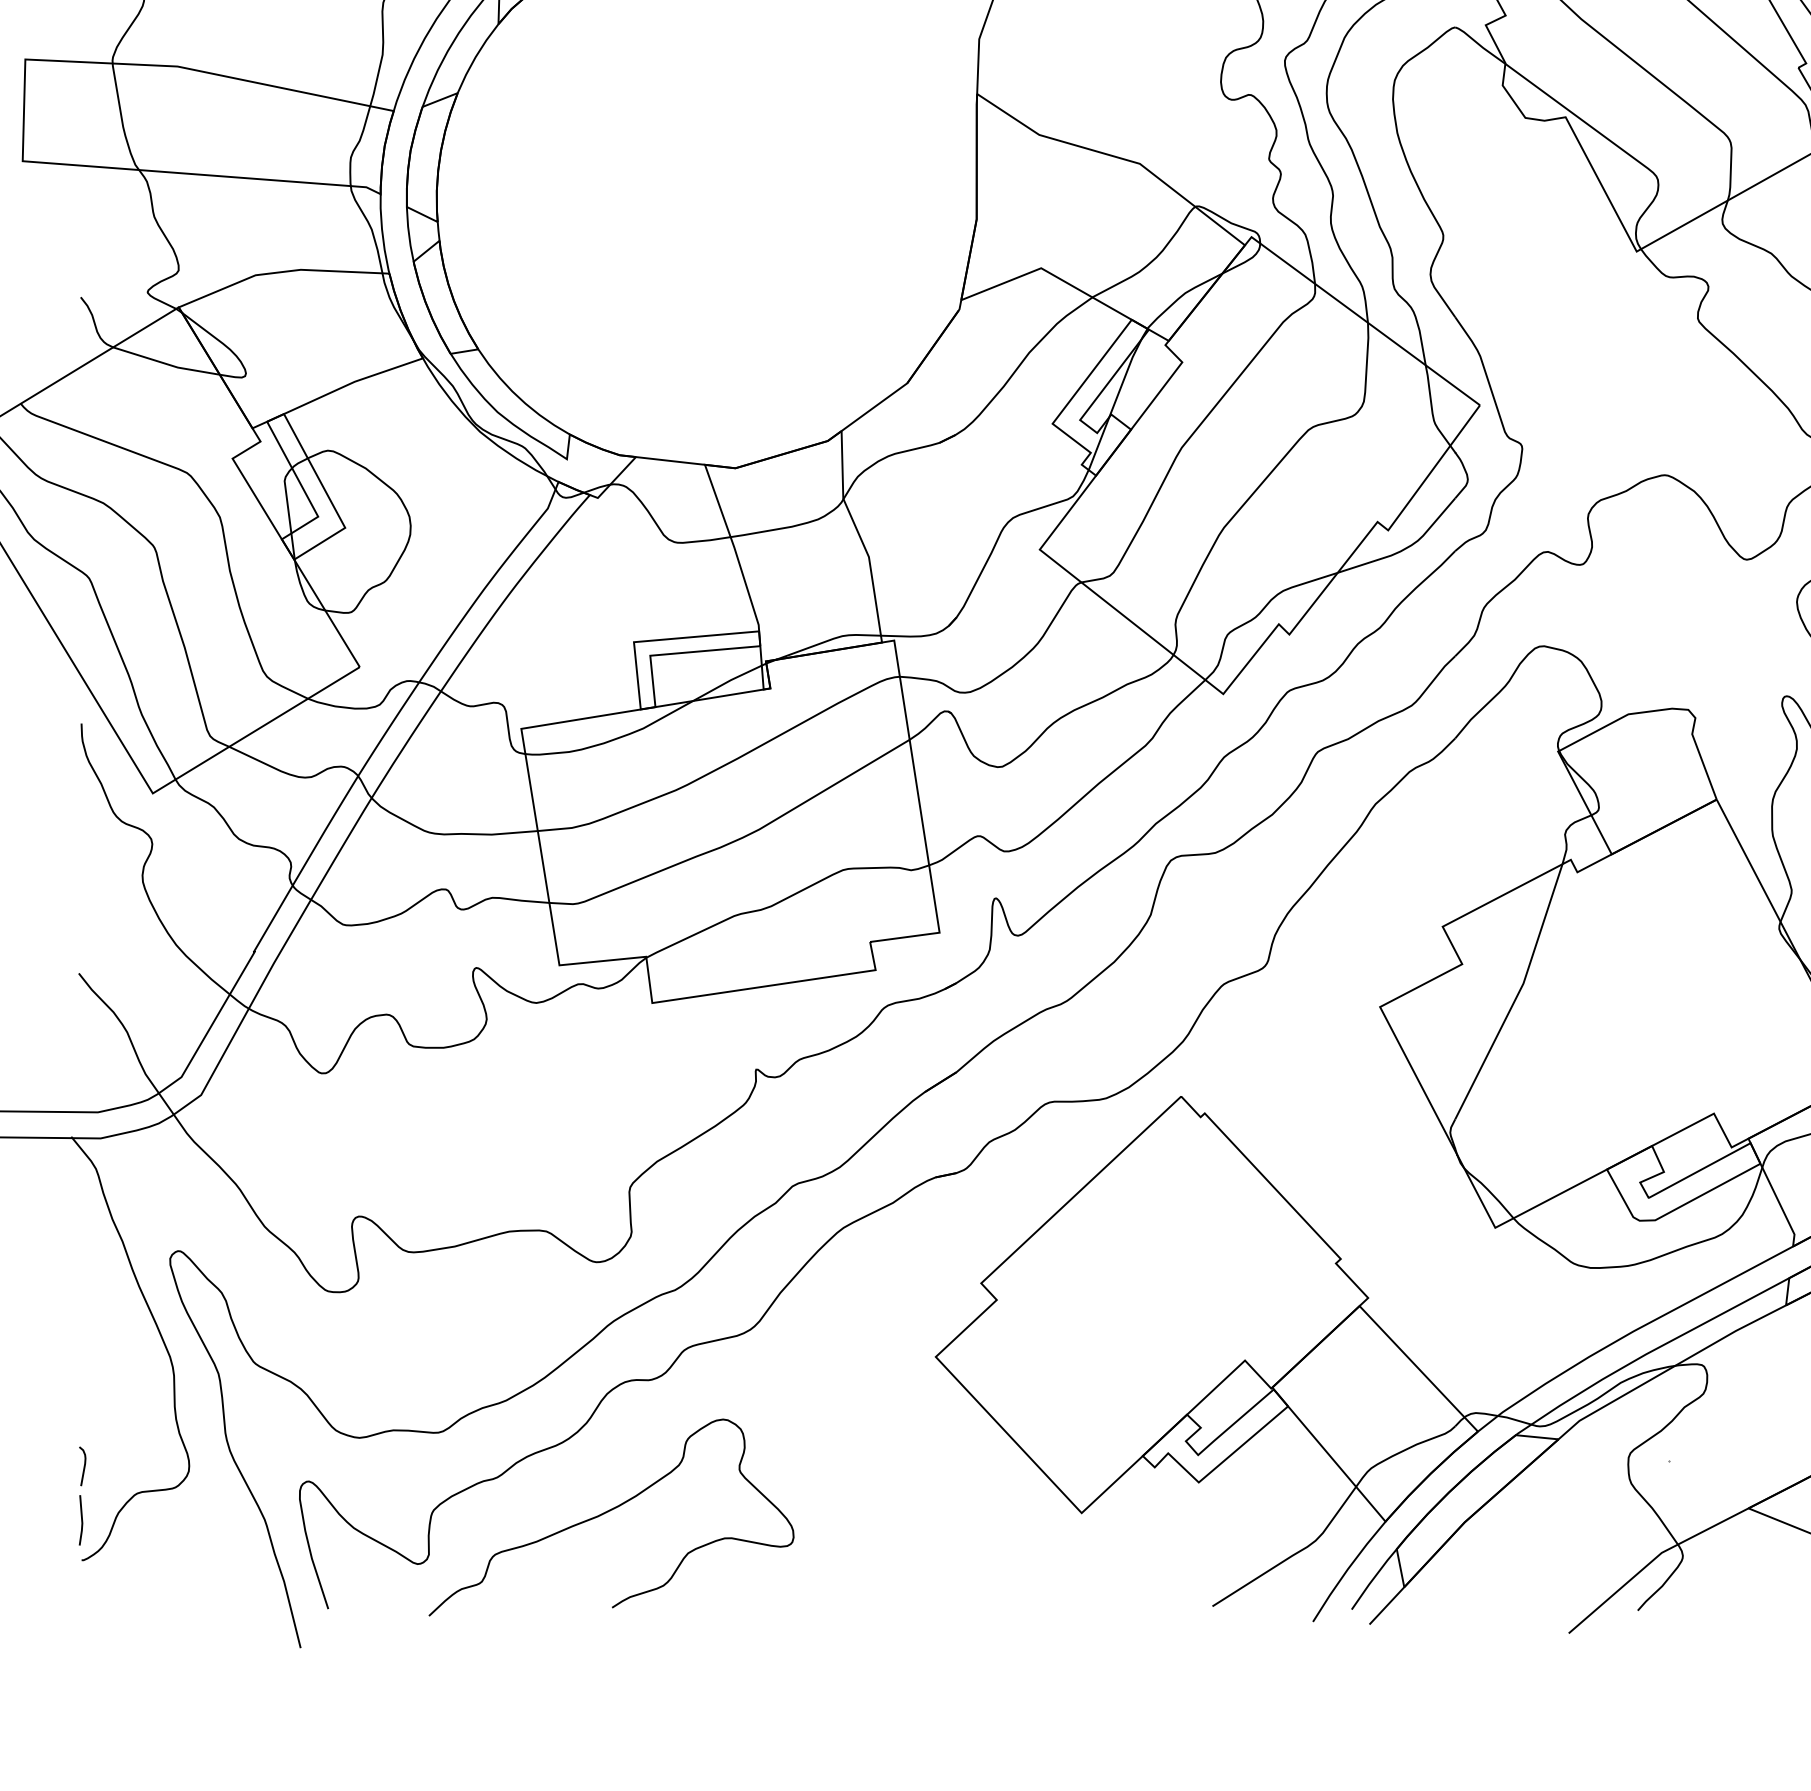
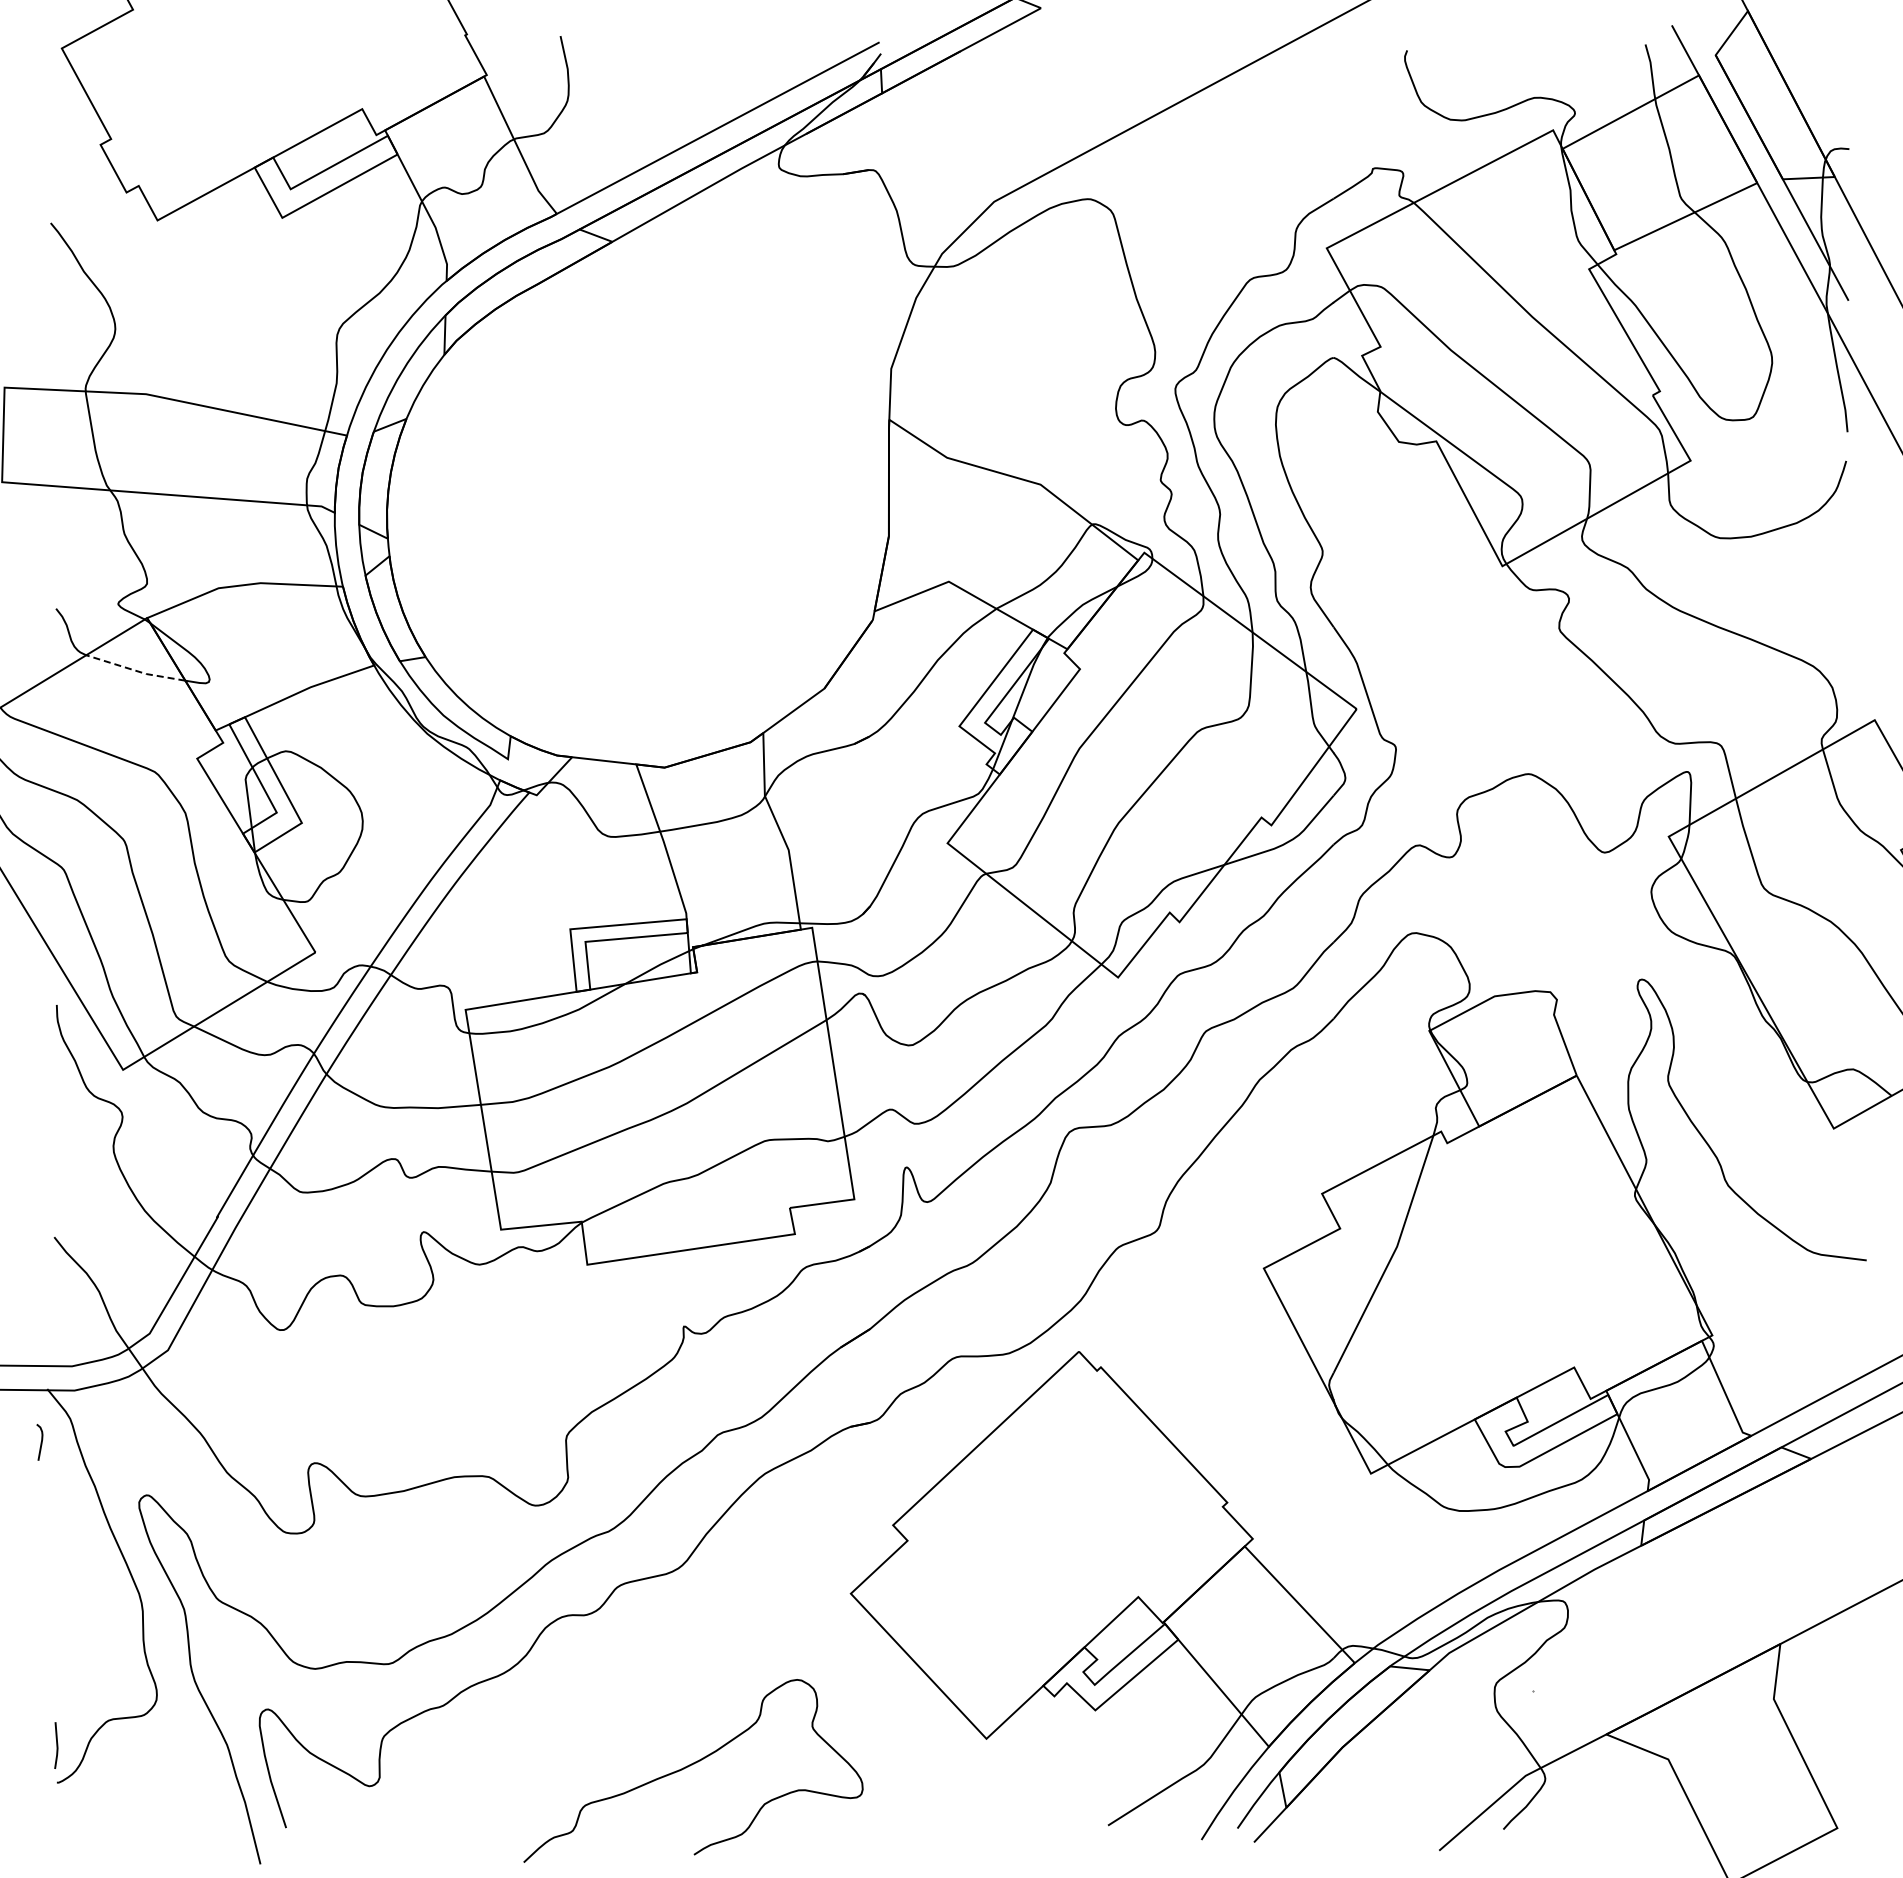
line: (166, 363) -> (135, 670), solid -> dashed
curve: (83, 1466) -> (40, 1442), moved
curve: (608, 1512) -> (690, 1766), moved

